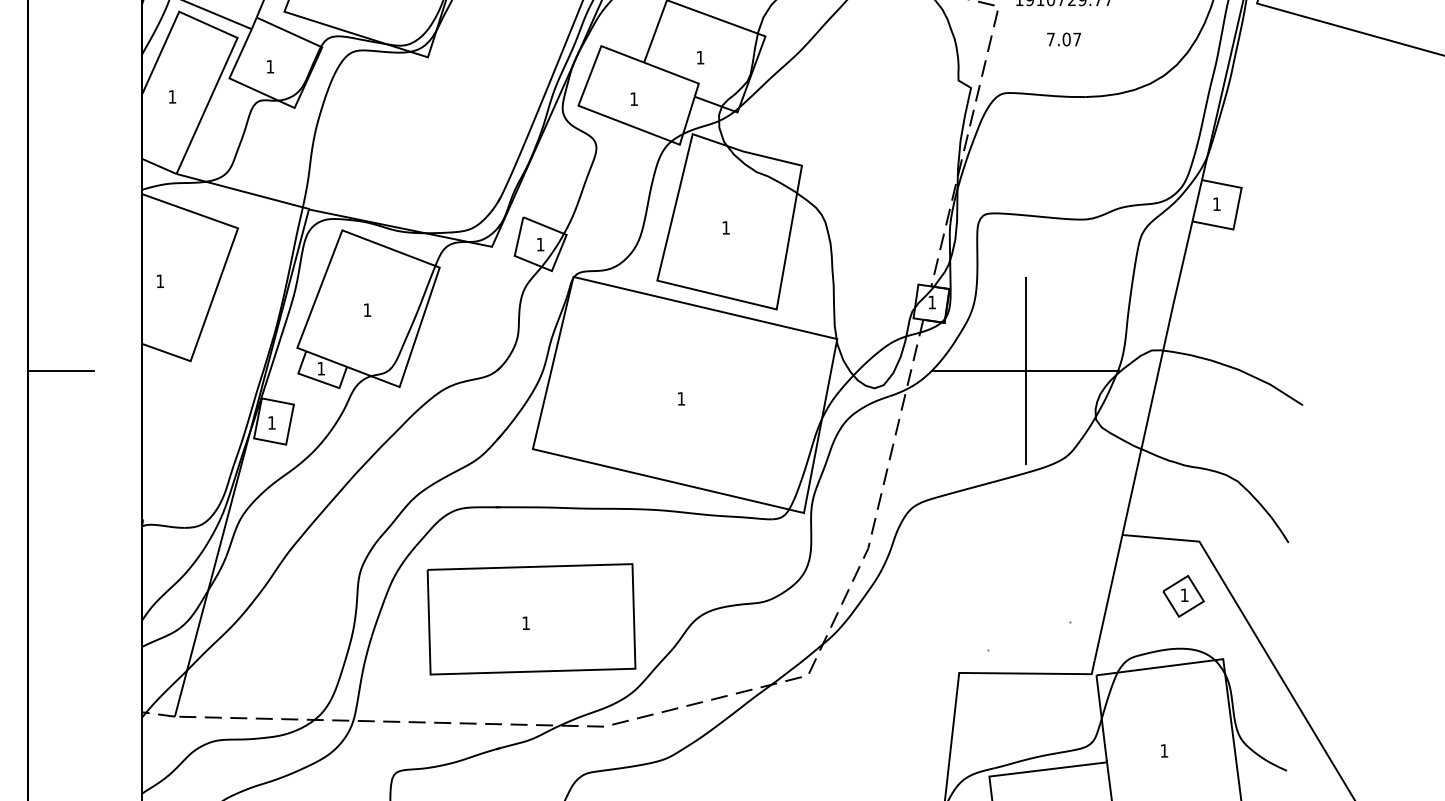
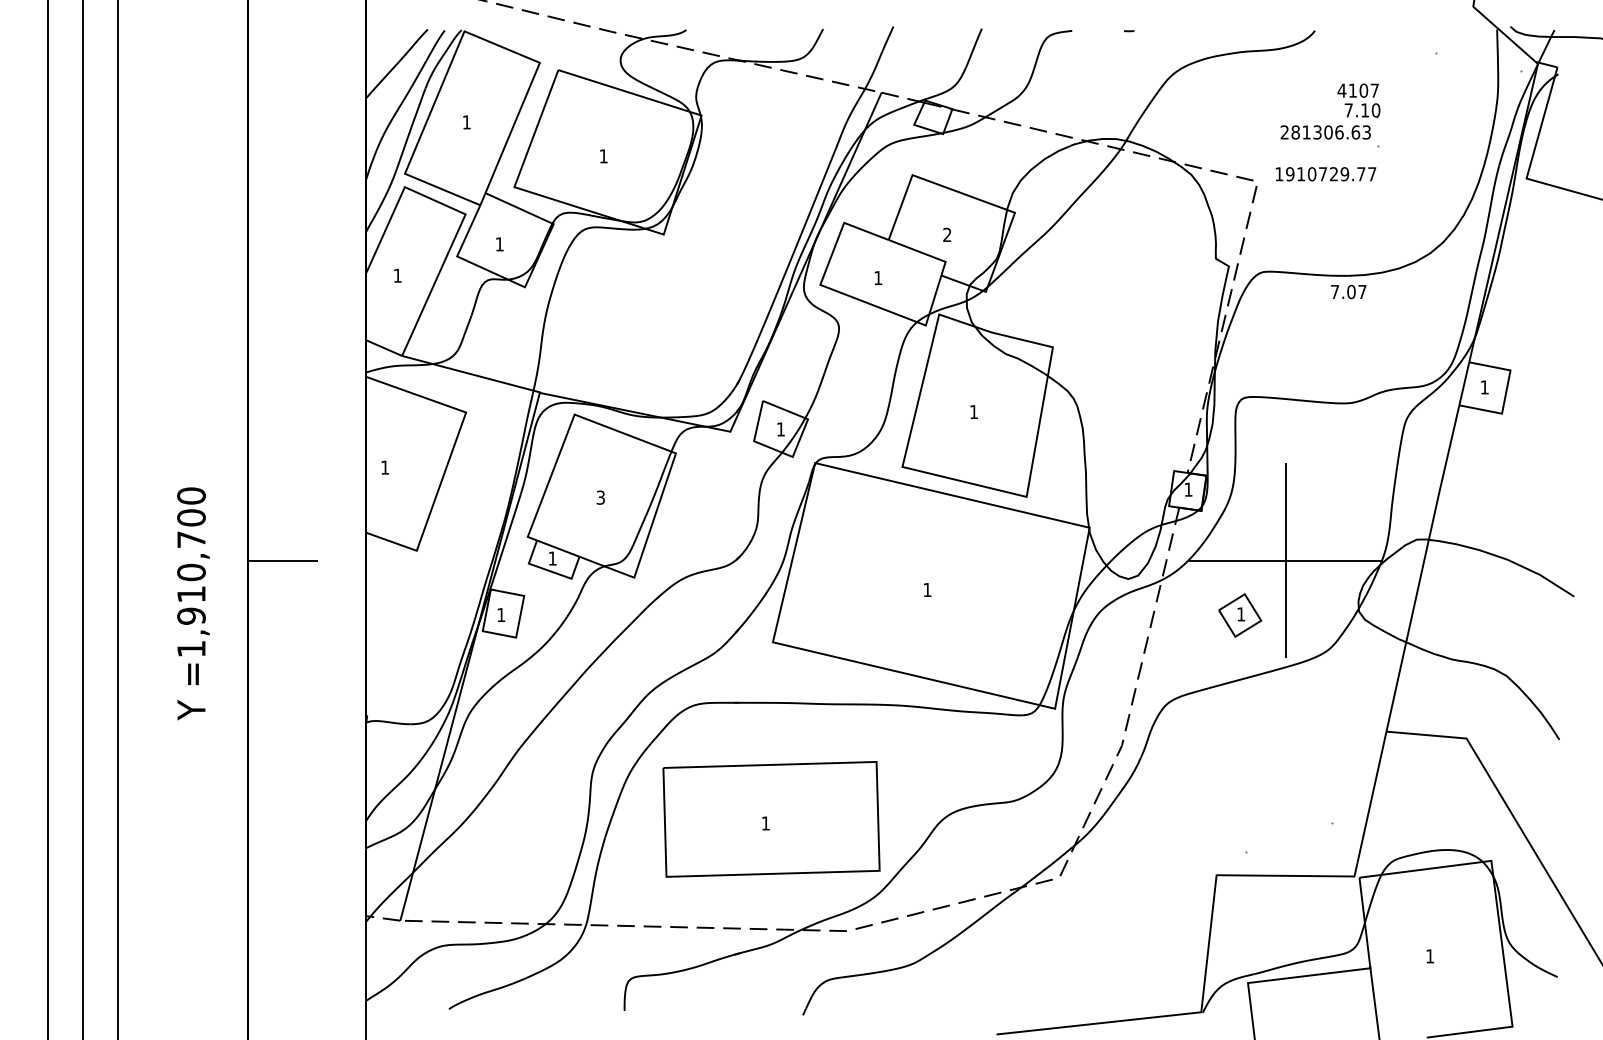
text: (1063, 39) -> (1348, 291), moved
text: (700, 57) -> (947, 234), 1 -> 2
text: (367, 310) -> (600, 497), 1 -> 3
part: (1183, 596) -> (1240, 615), moved

